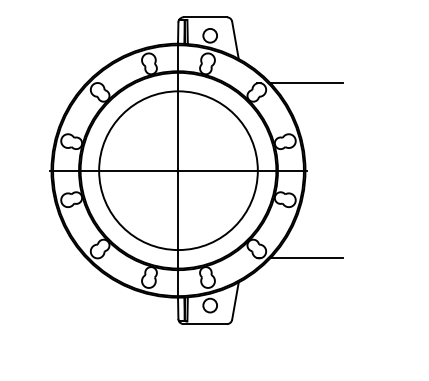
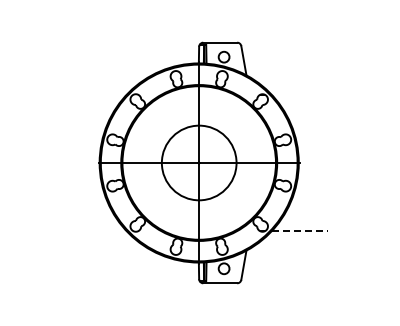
line: (306, 83) -> (299, 94), removed
circle: (177, 170) -> (198, 162), size x0.6
line: (307, 258) -> (300, 231), solid -> dashed

